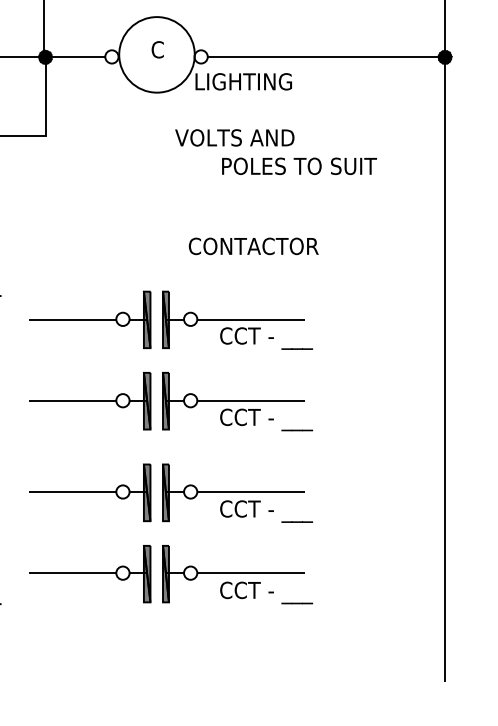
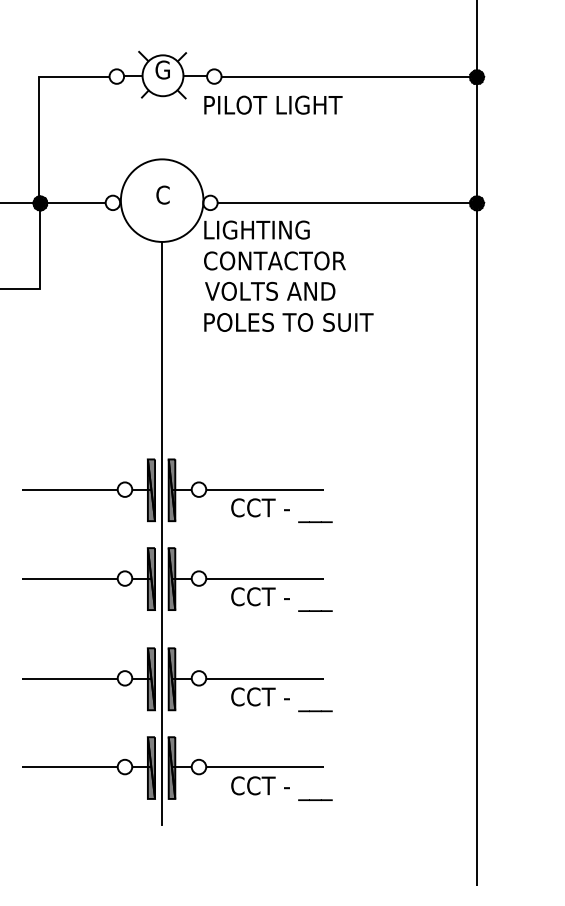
text: (235, 137) -> (270, 290), moved
text: (299, 166) -> (288, 322), moved
text: (253, 245) -> (274, 260), moved
line: (157, 358) -> (162, 532), added

